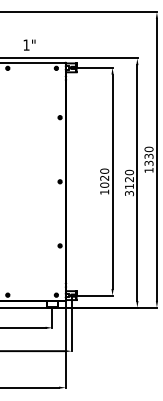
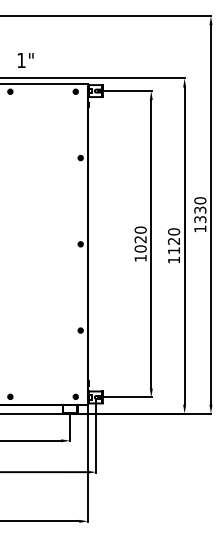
text: (29, 45) -> (25, 60), moved
text: (129, 193) -> (173, 259), 3120 -> 1120

